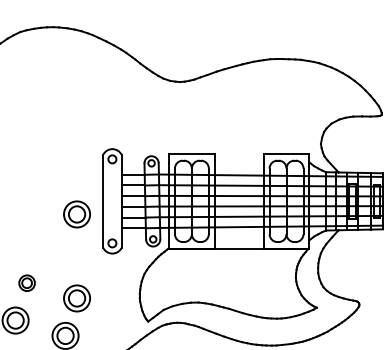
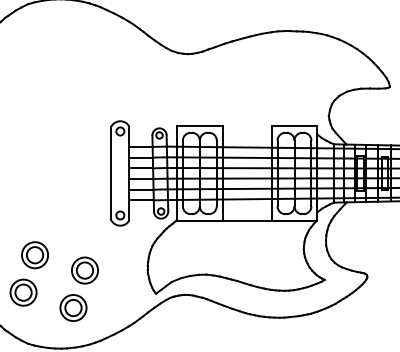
part: (76, 214) -> (84, 186), removed
part: (26, 283) -> (34, 255), size x1.67

